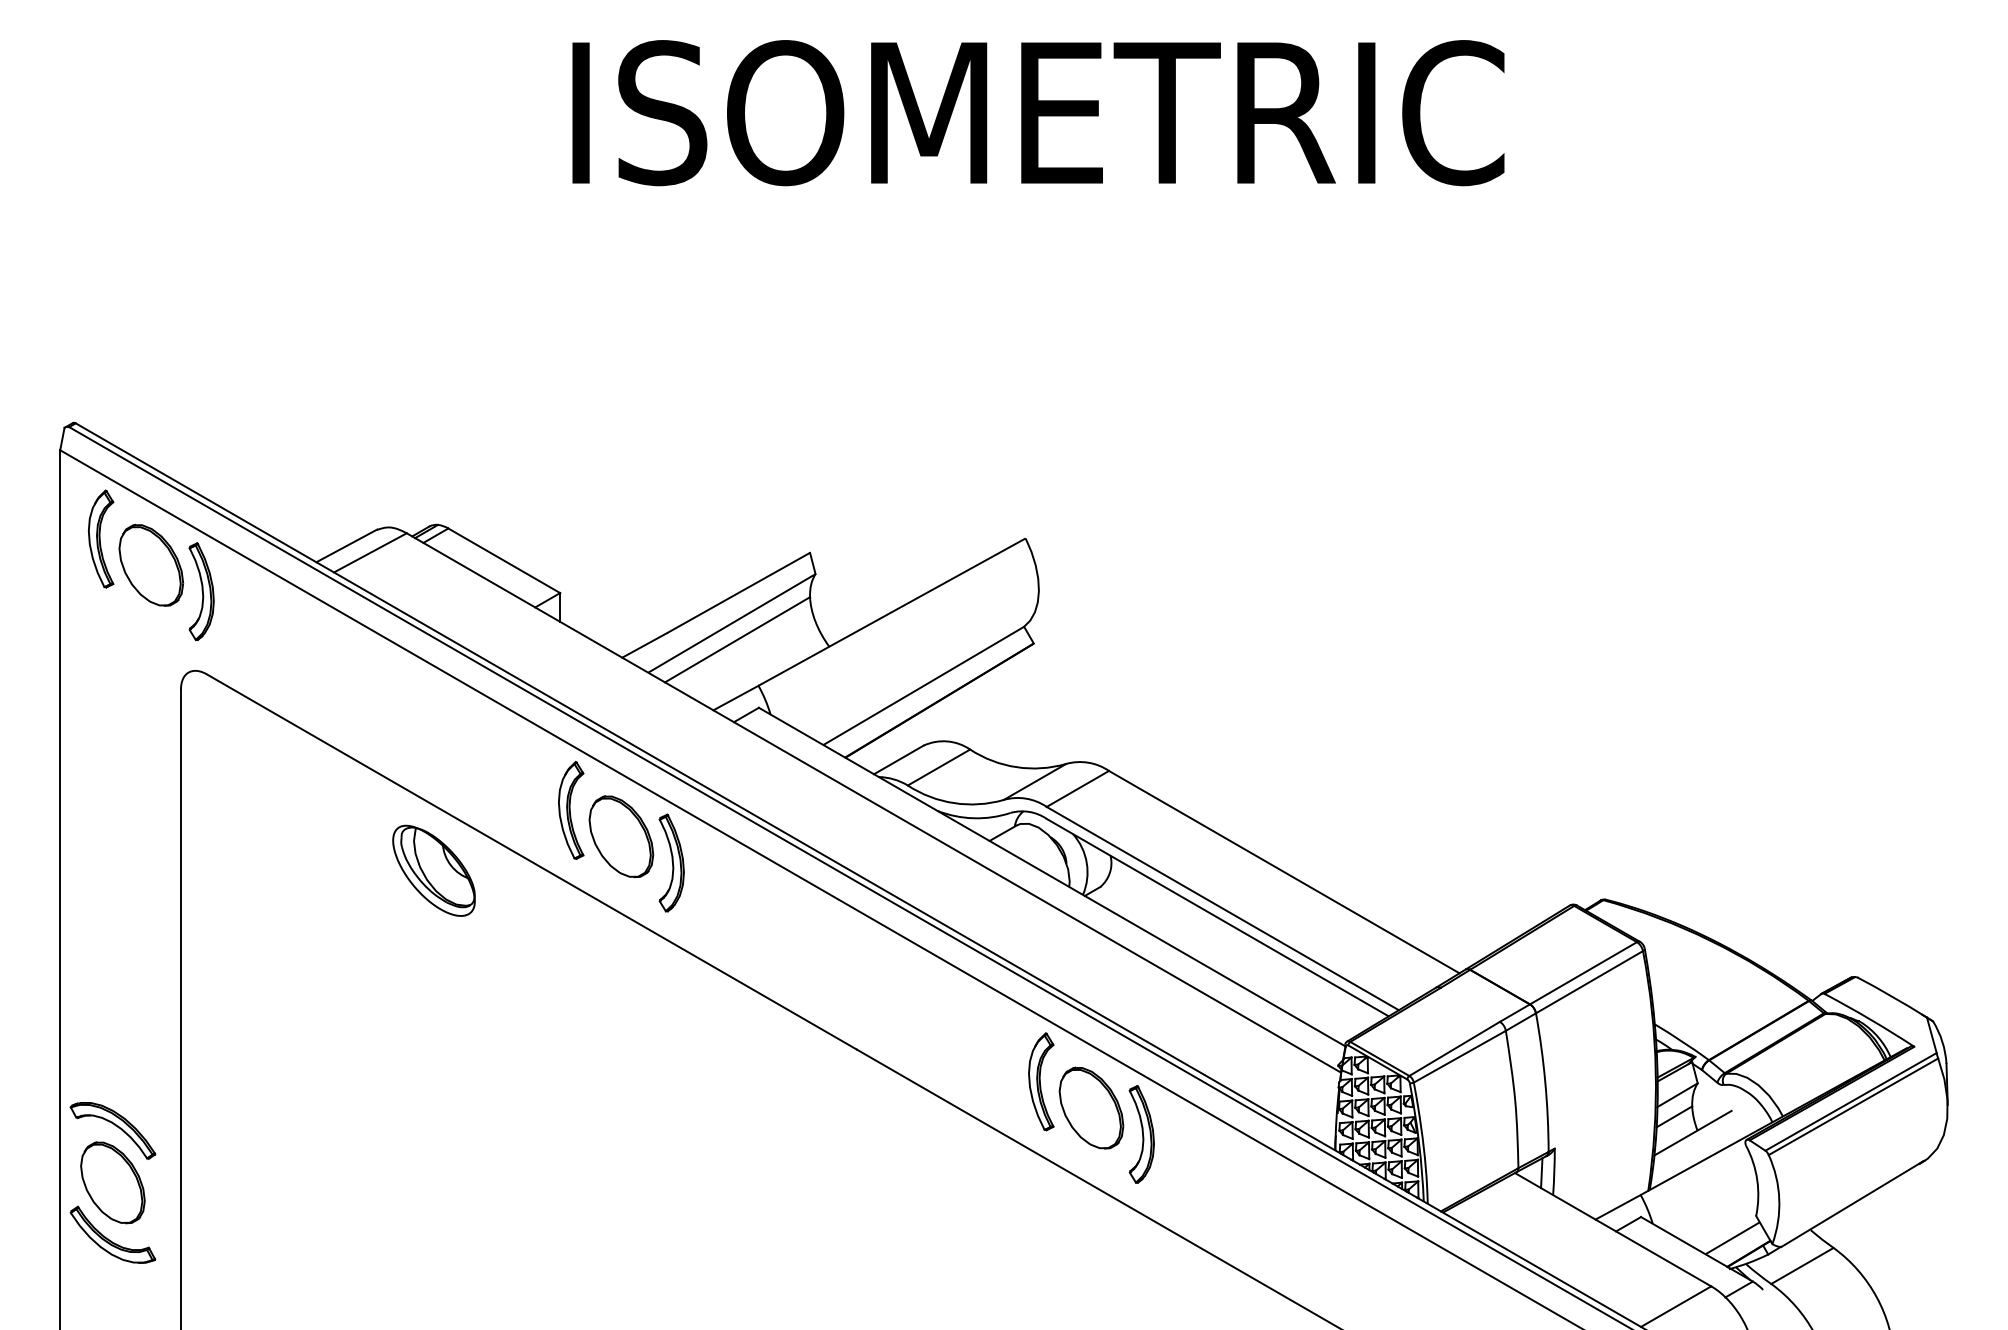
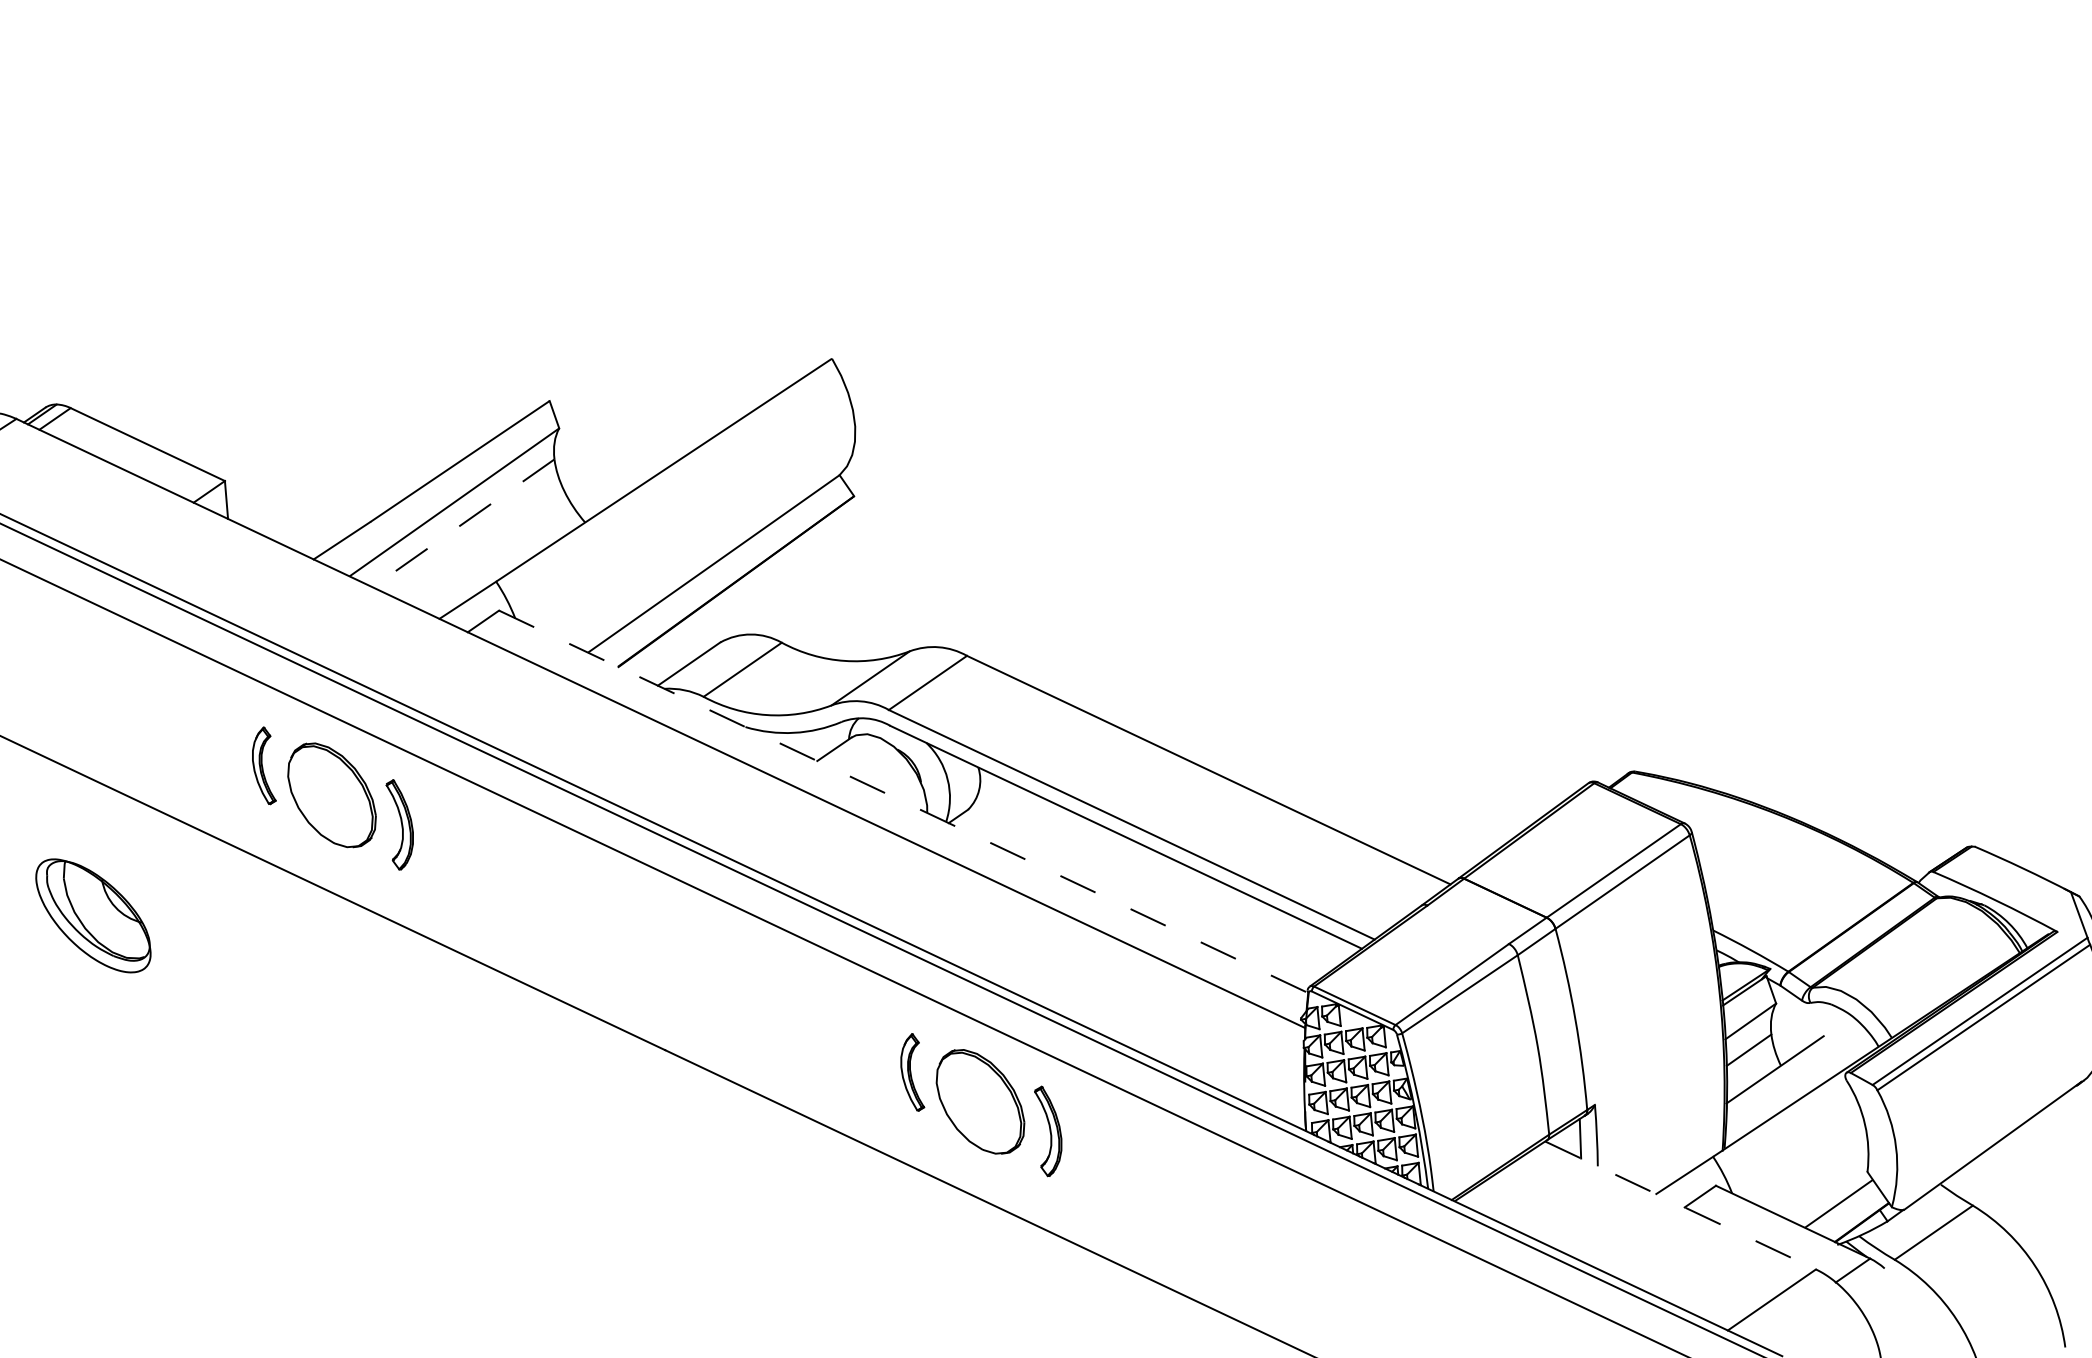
line: (737, 640) -> (463, 524), solid -> dashed
part: (571, 810) -> (263, 766), size x0.6
part: (671, 862) -> (400, 823), size x0.7
part: (433, 870) -> (92, 915), moved
line: (1052, 877) -> (904, 802), solid -> dashed
part: (1041, 1081) -> (911, 1072), size x0.6
part: (1141, 1134) -> (1049, 1131), size x0.7
line: (1613, 1229) -> (1681, 1205), solid -> dashed

